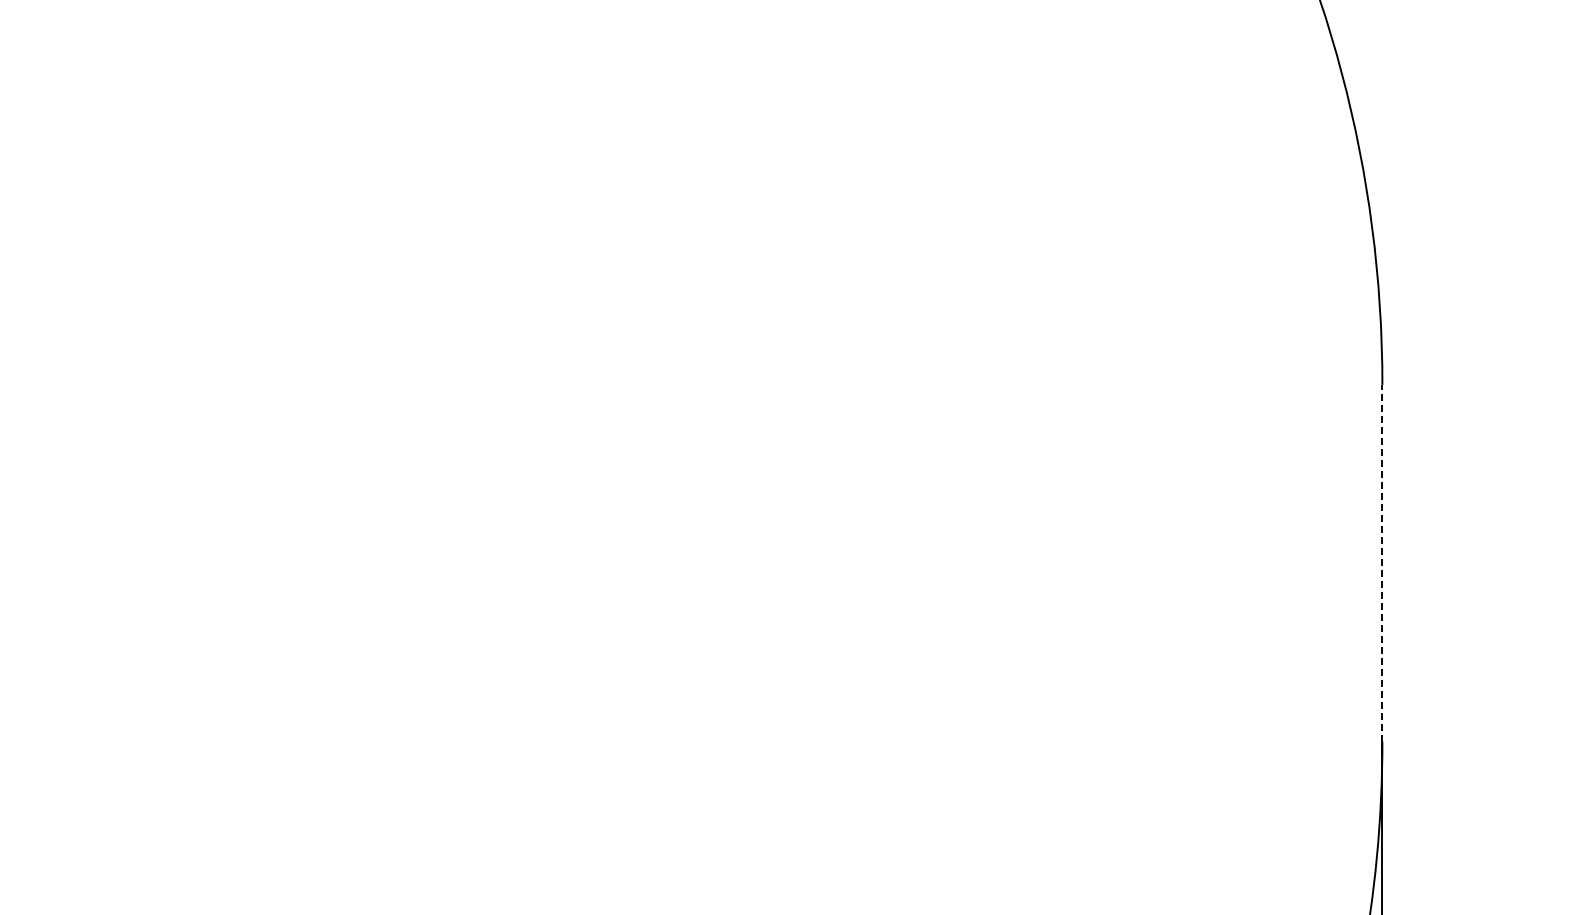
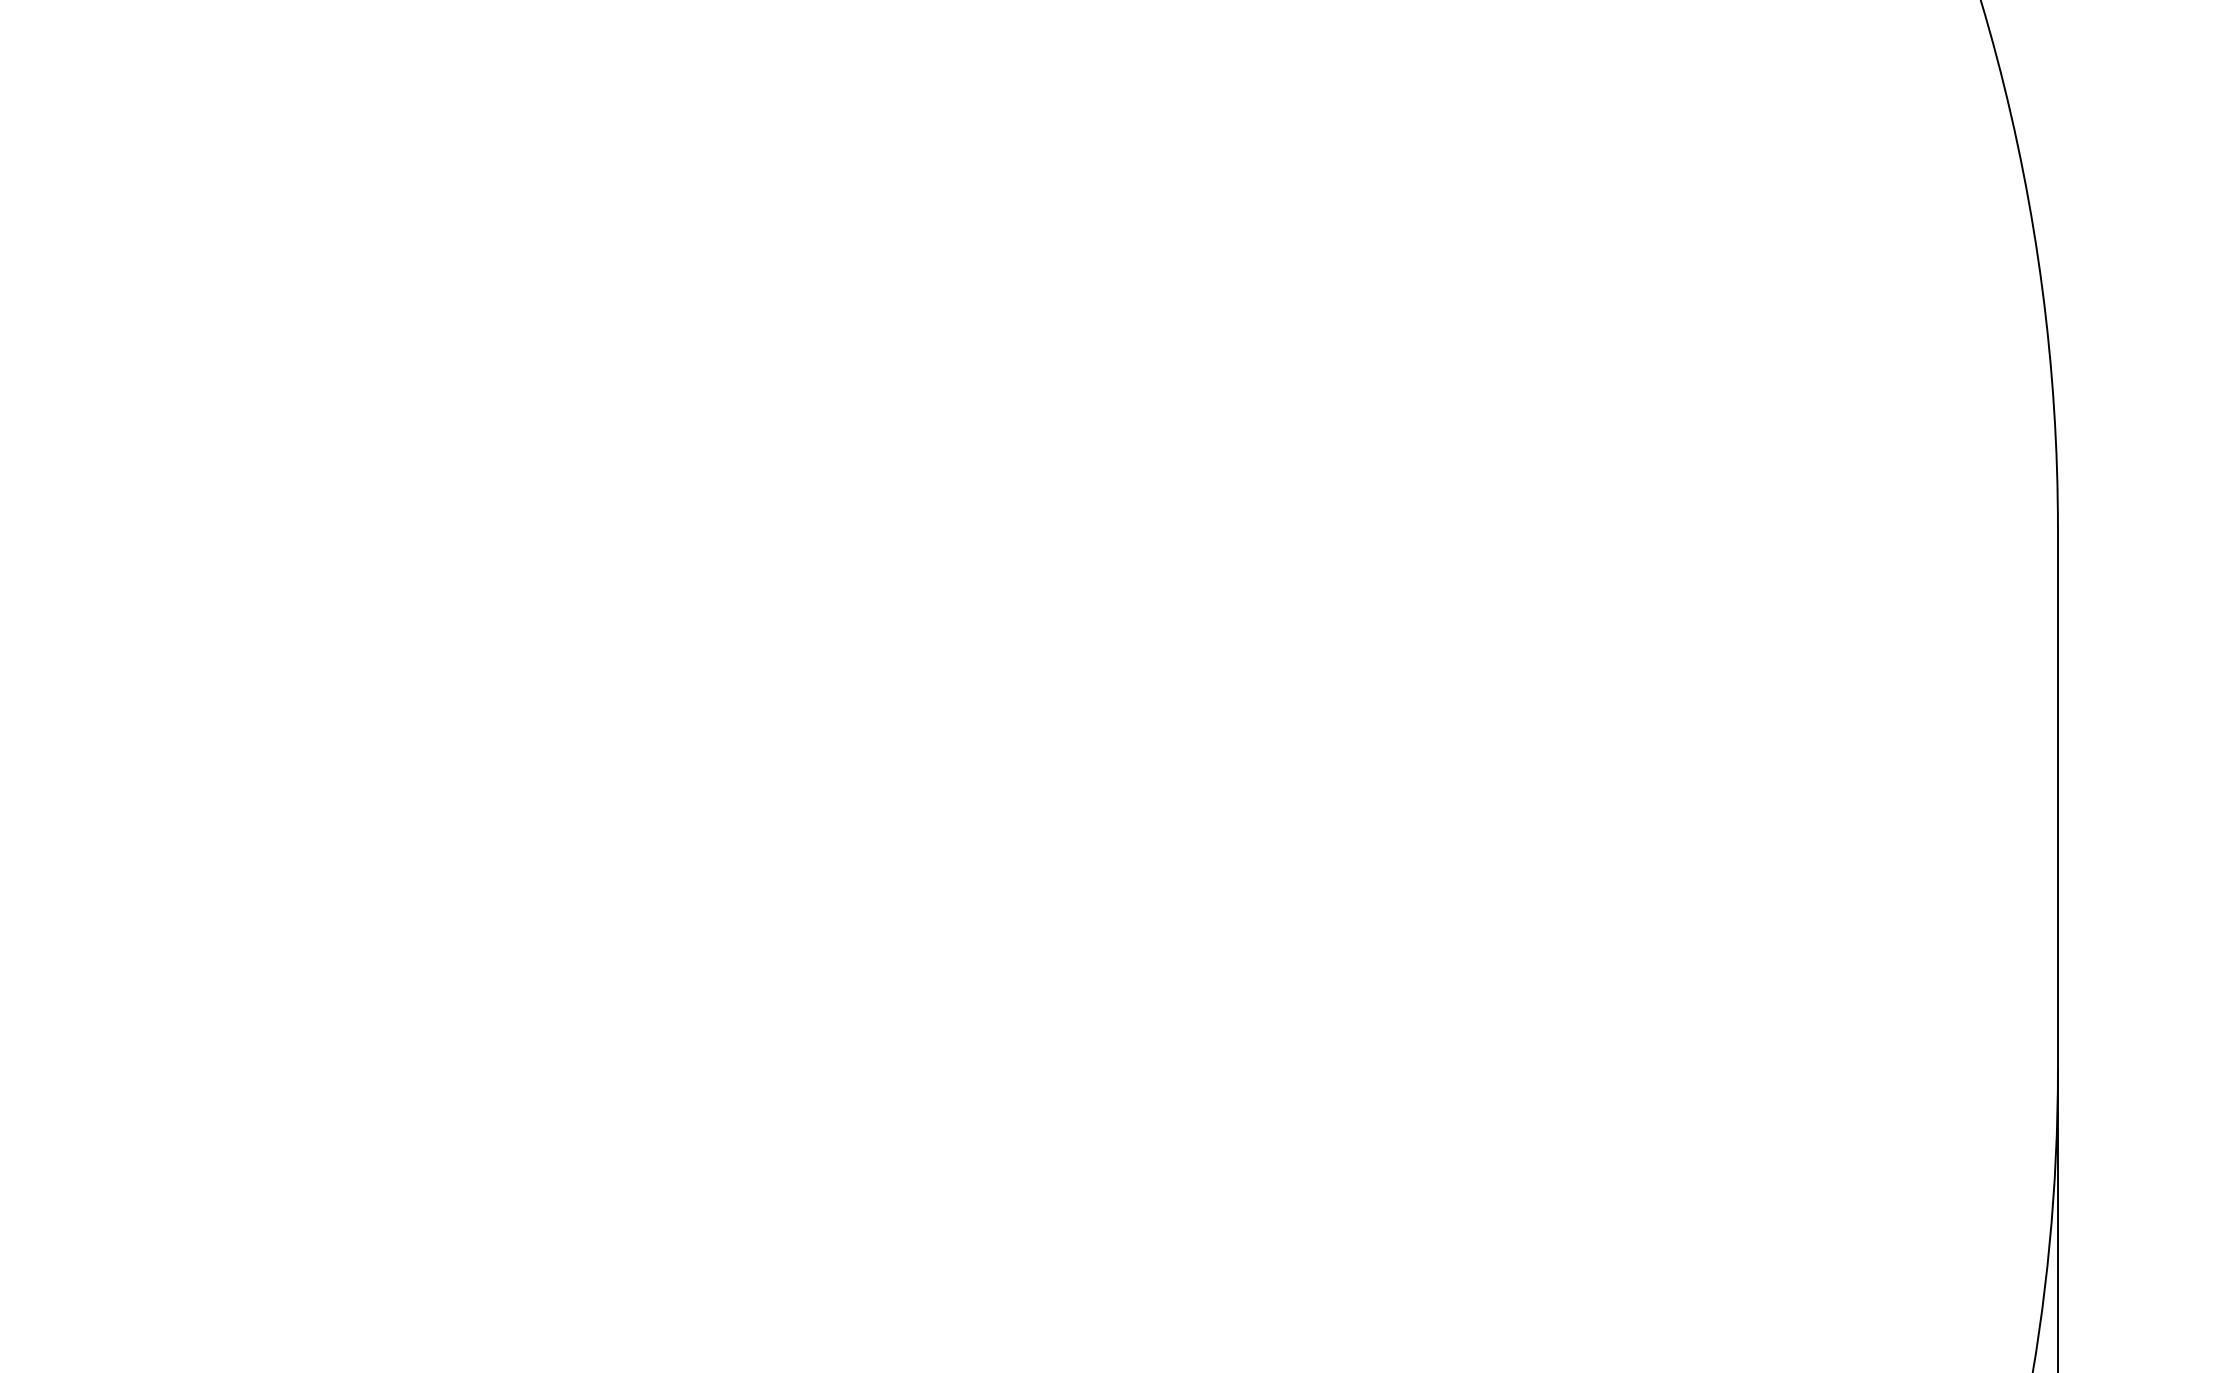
line: (1382, 562) -> (2058, 797), dashed -> solid

